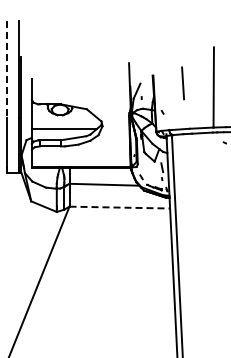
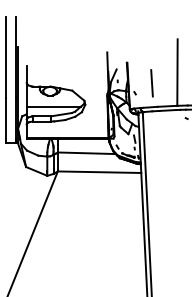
line: (7, 69) -> (6, 57), dashed -> solid
line: (182, 83) -> (151, 83), moved
line: (120, 207) -> (100, 172), dashed -> solid

